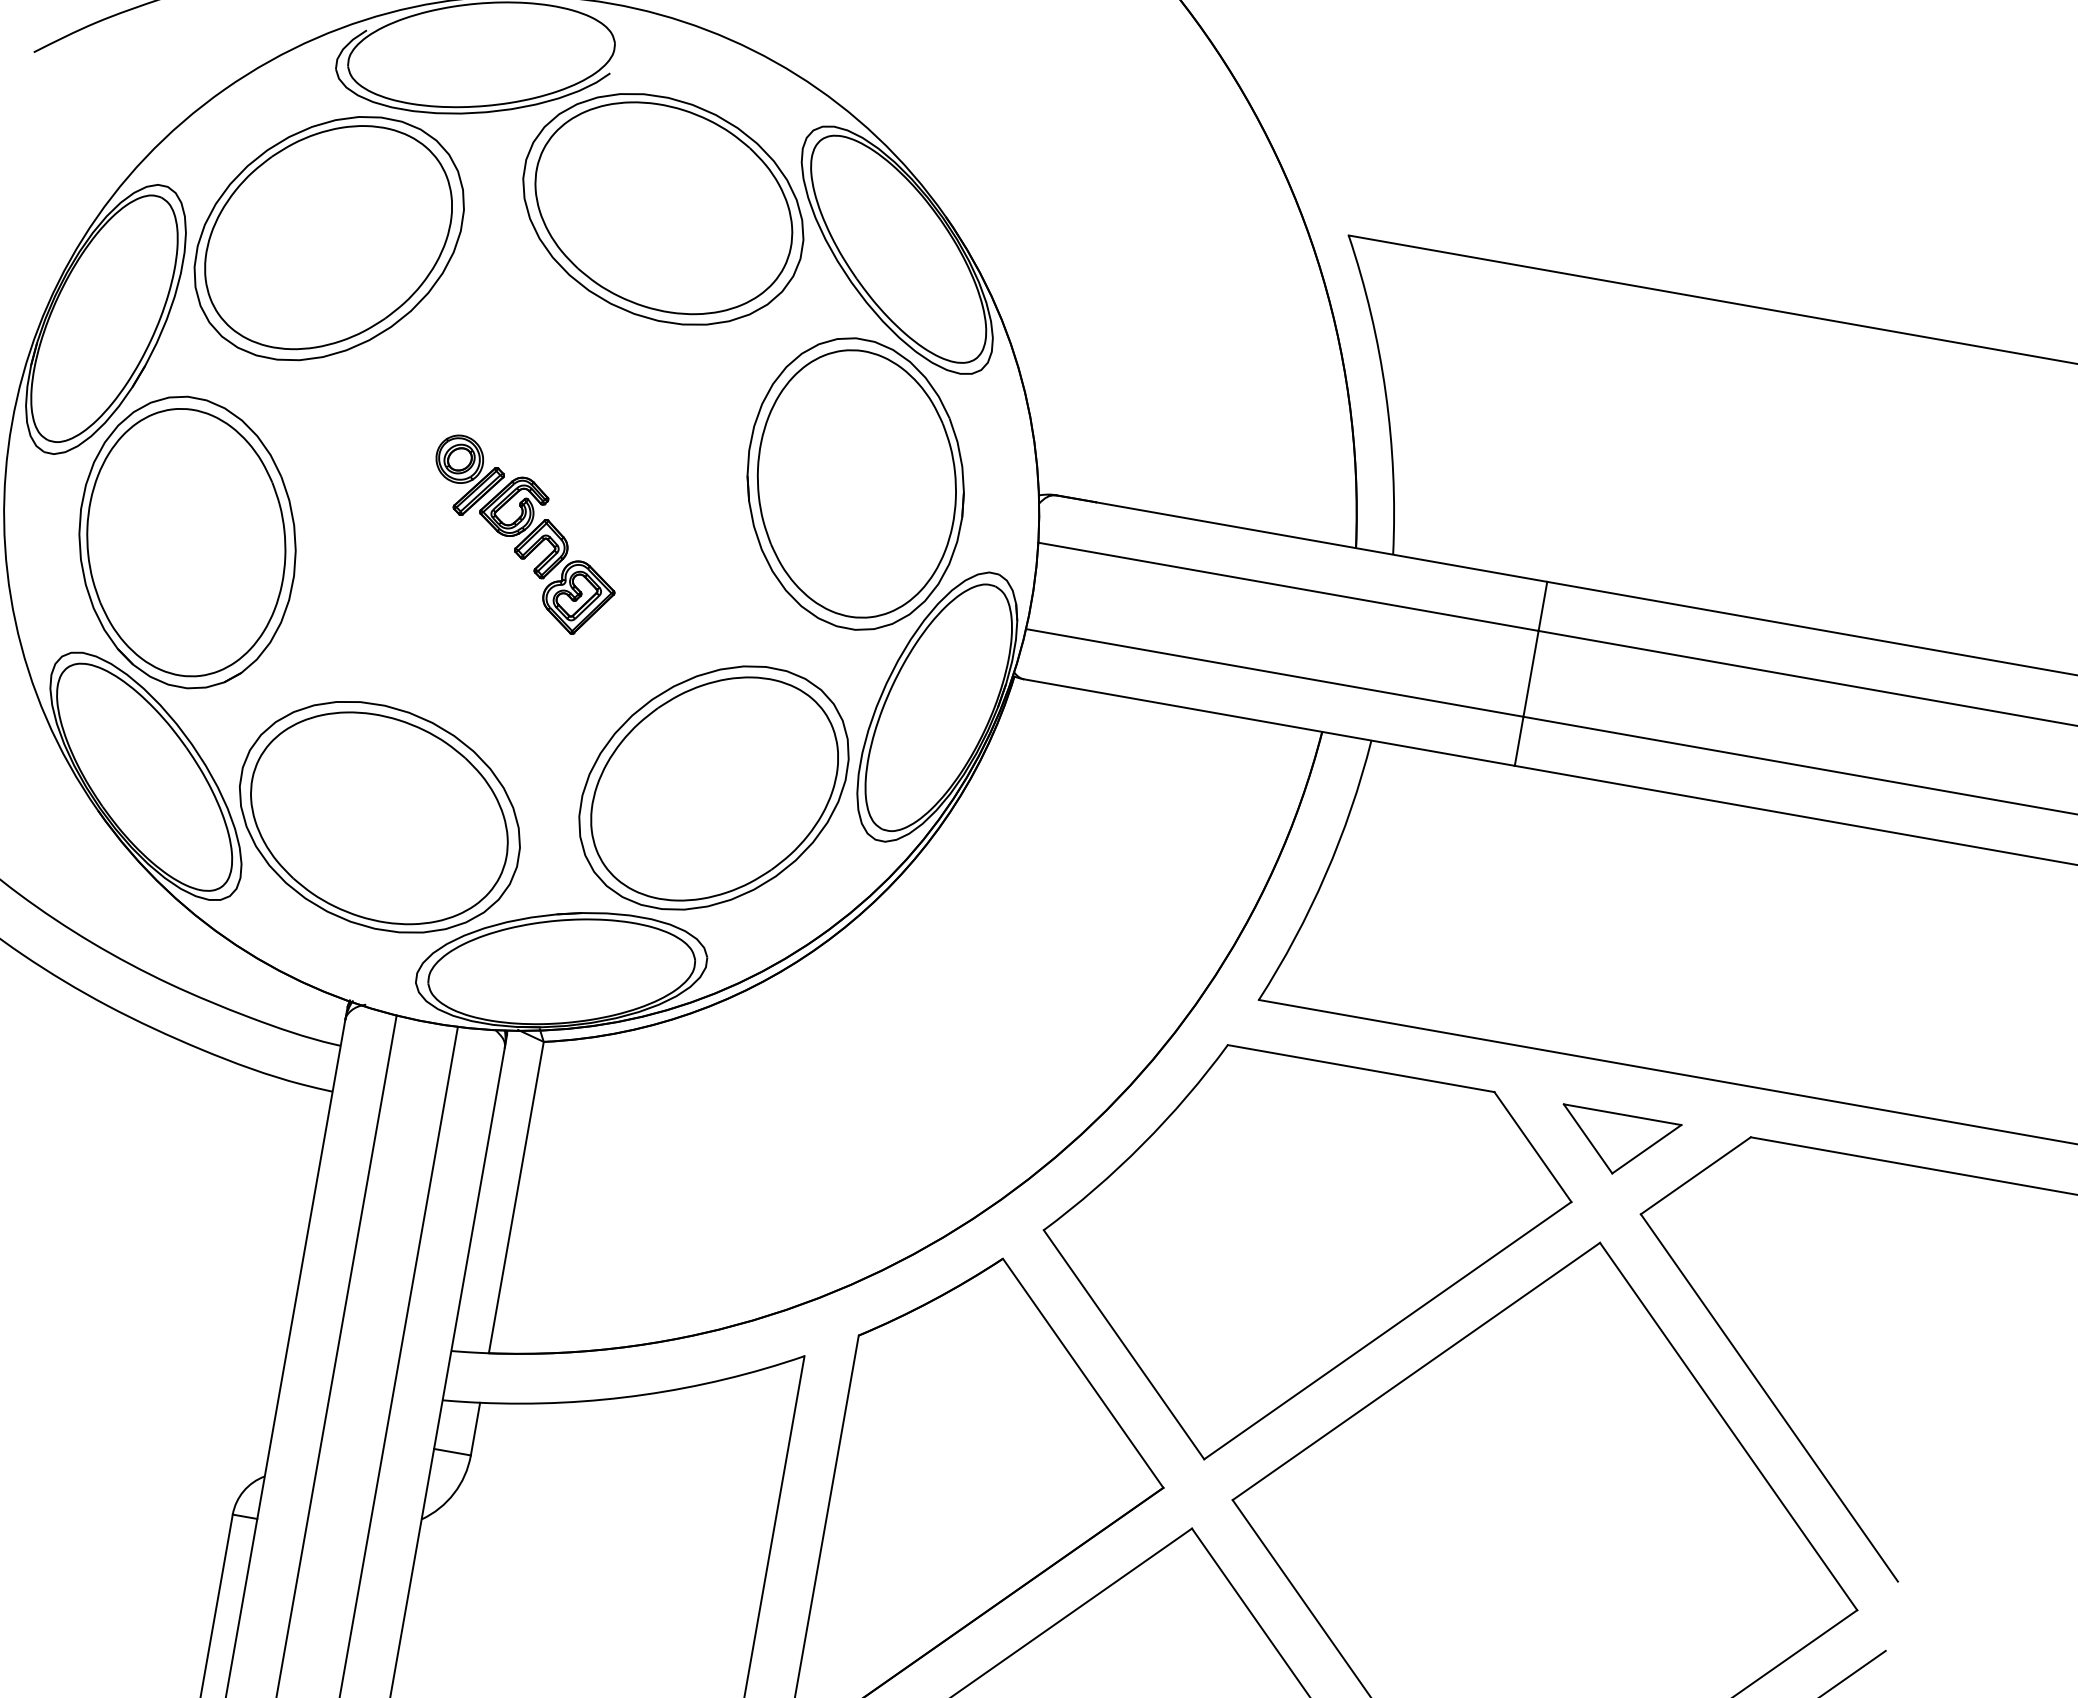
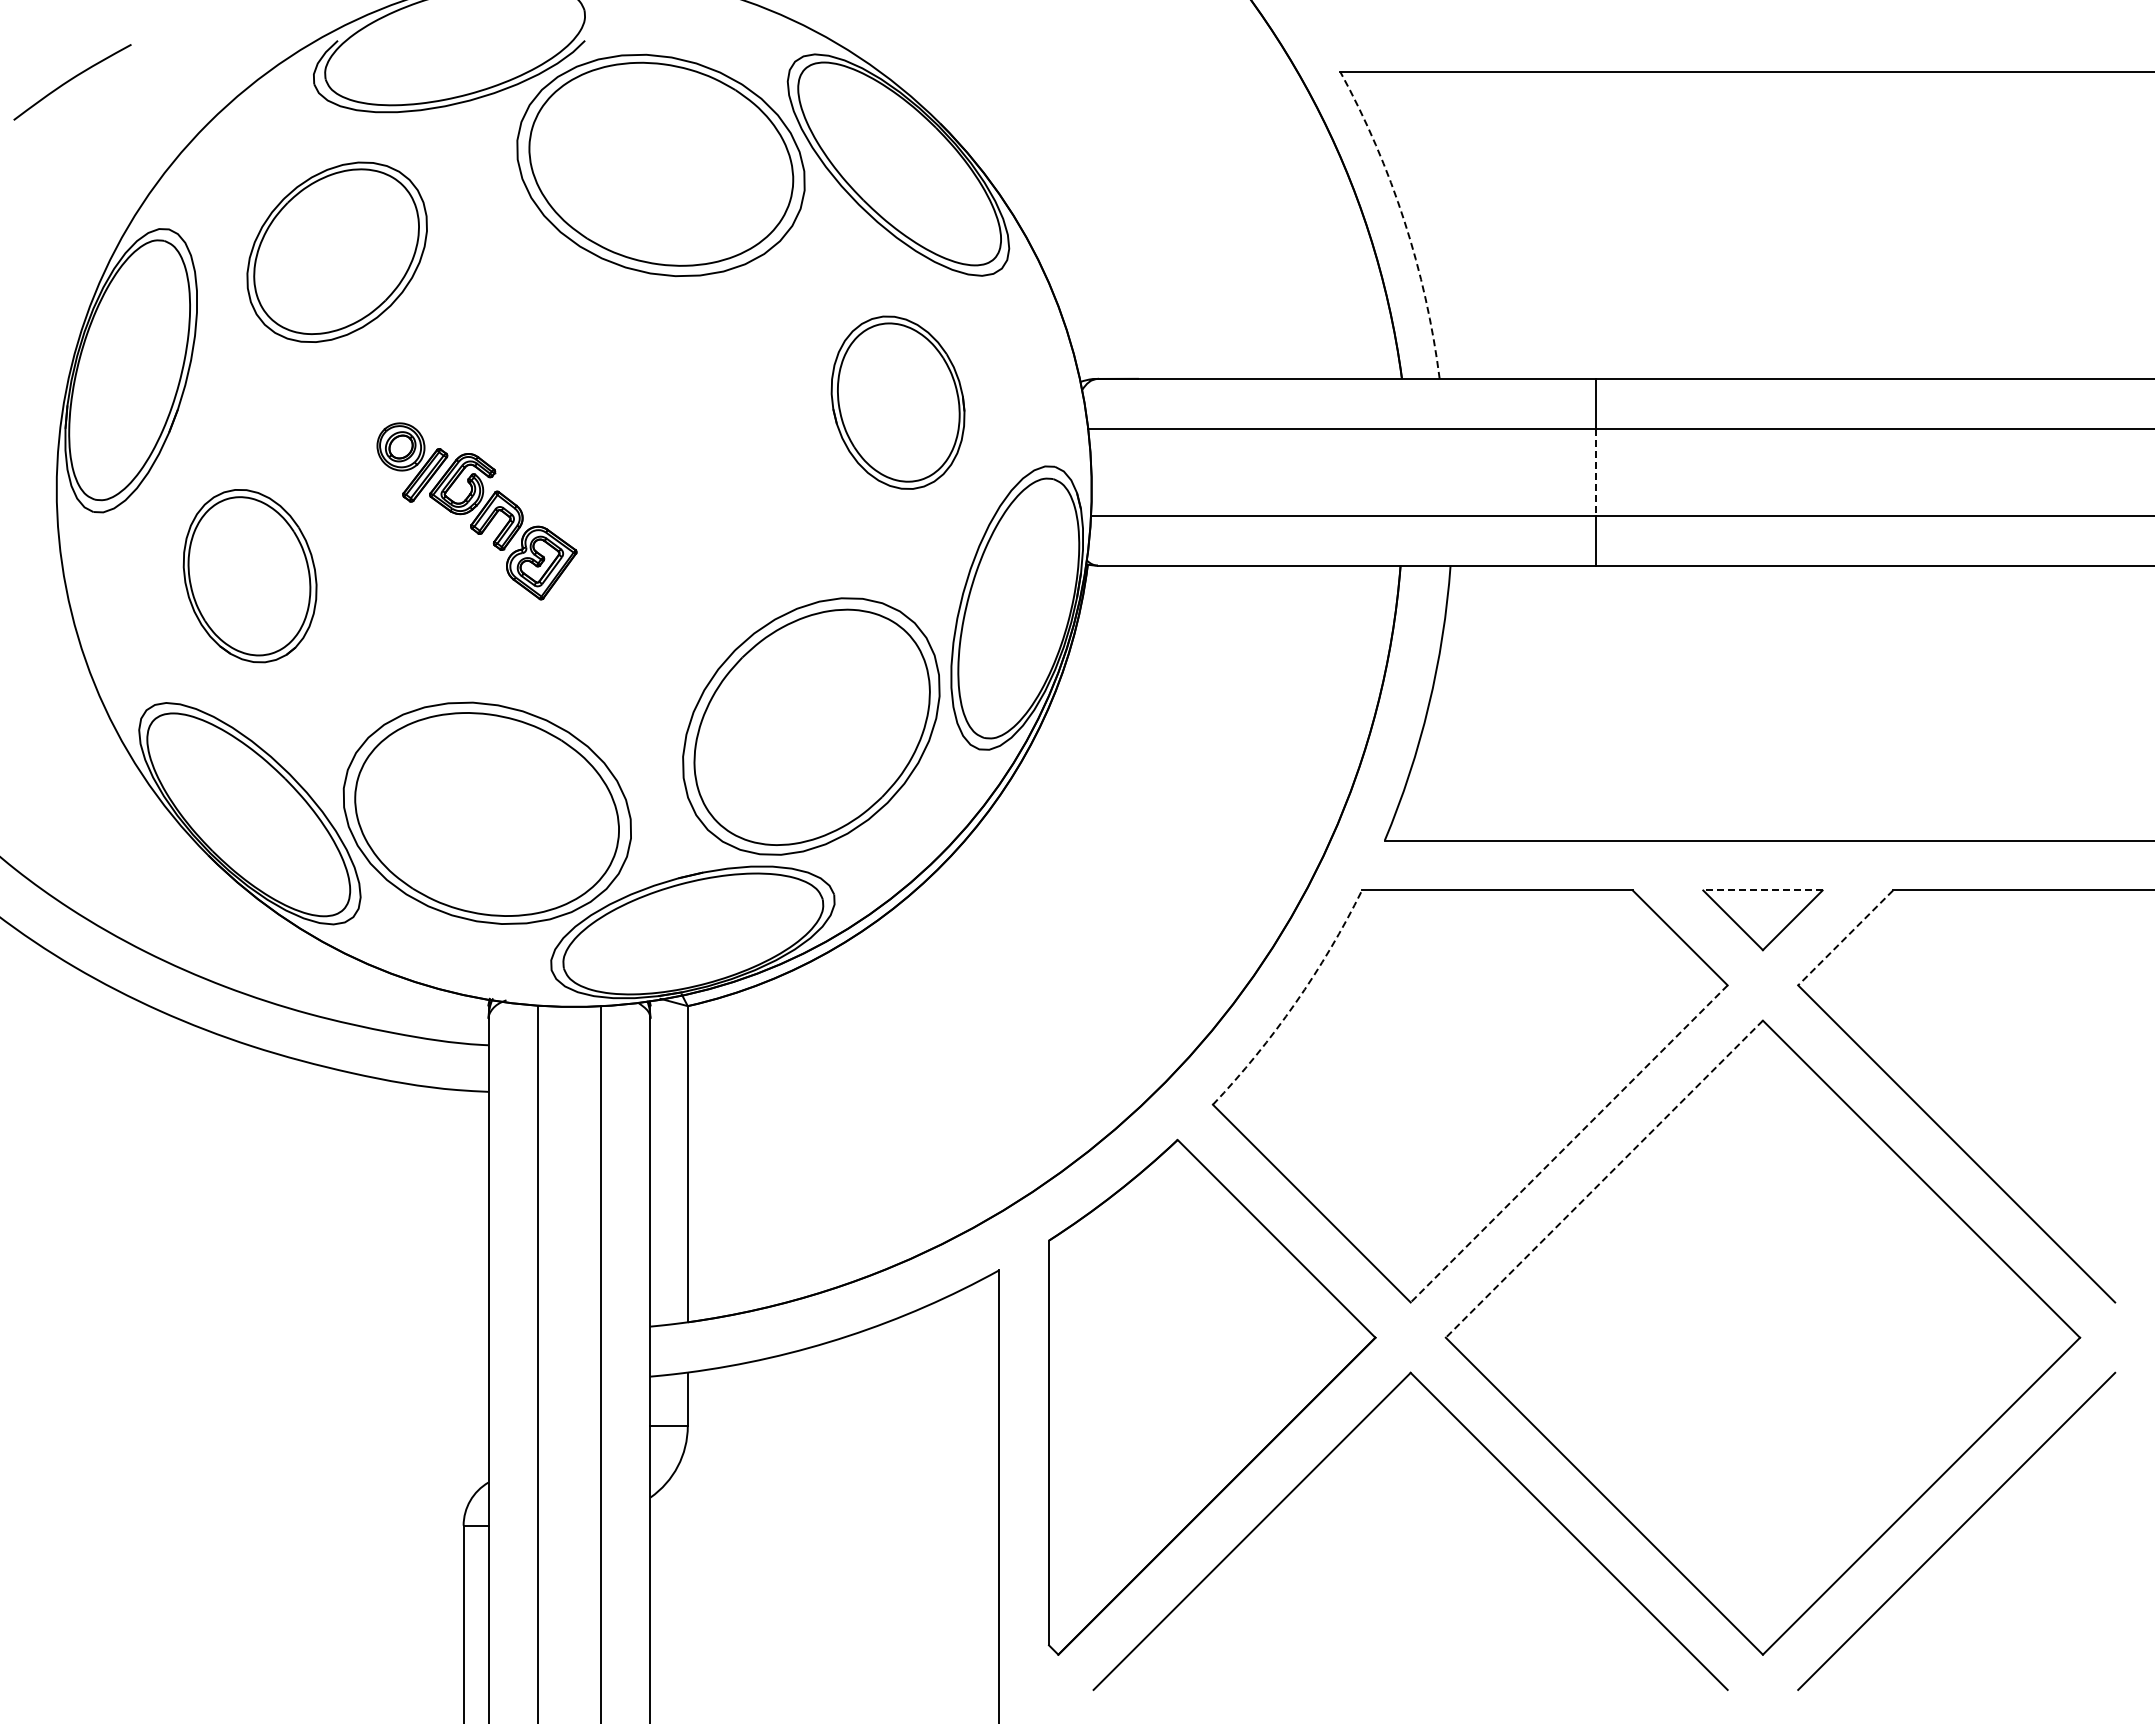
part: (329, 238) -> (337, 252), size x0.7
arc: (1386, 392) -> (1404, 220), solid -> dashed
part: (855, 483) -> (897, 402), size x0.6
part: (523, 535) -> (476, 511), moved
part: (186, 541) -> (249, 575), size x0.6
line: (1531, 674) -> (1596, 472), solid -> dashed
line: (1622, 1114) -> (1762, 890), solid -> dashed
arc: (1142, 1144) -> (1295, 1003), solid -> dashed
line: (1695, 1176) -> (1845, 938), solid -> dashed
line: (1387, 1331) -> (1568, 1144), solid -> dashed
line: (1416, 1371) -> (1604, 1179), solid -> dashed

